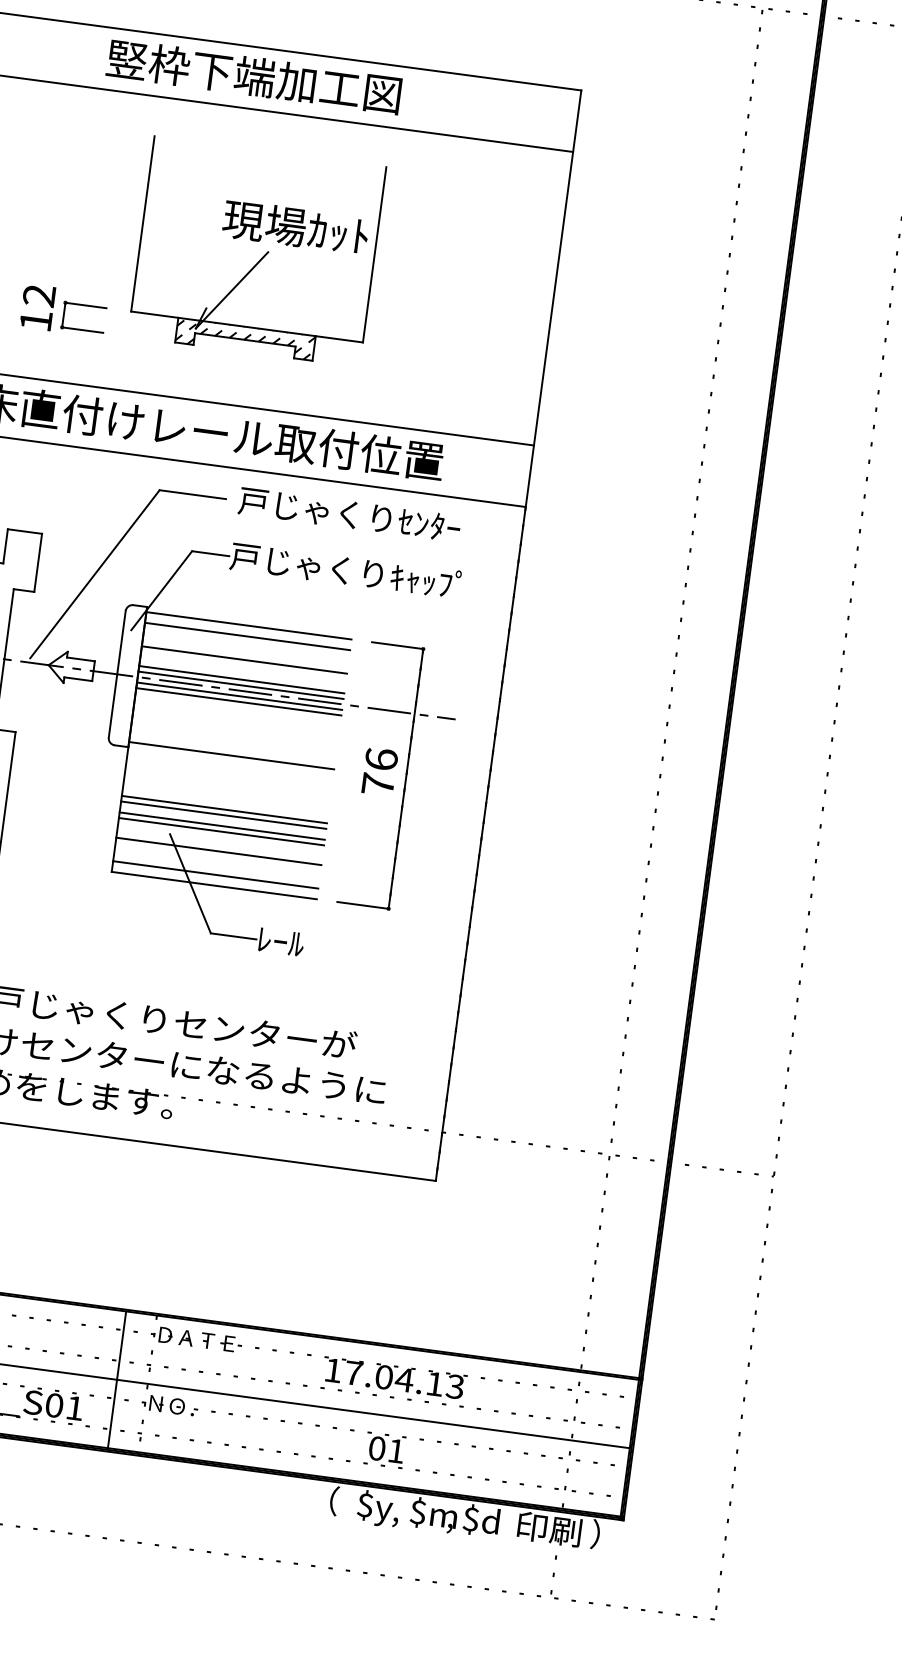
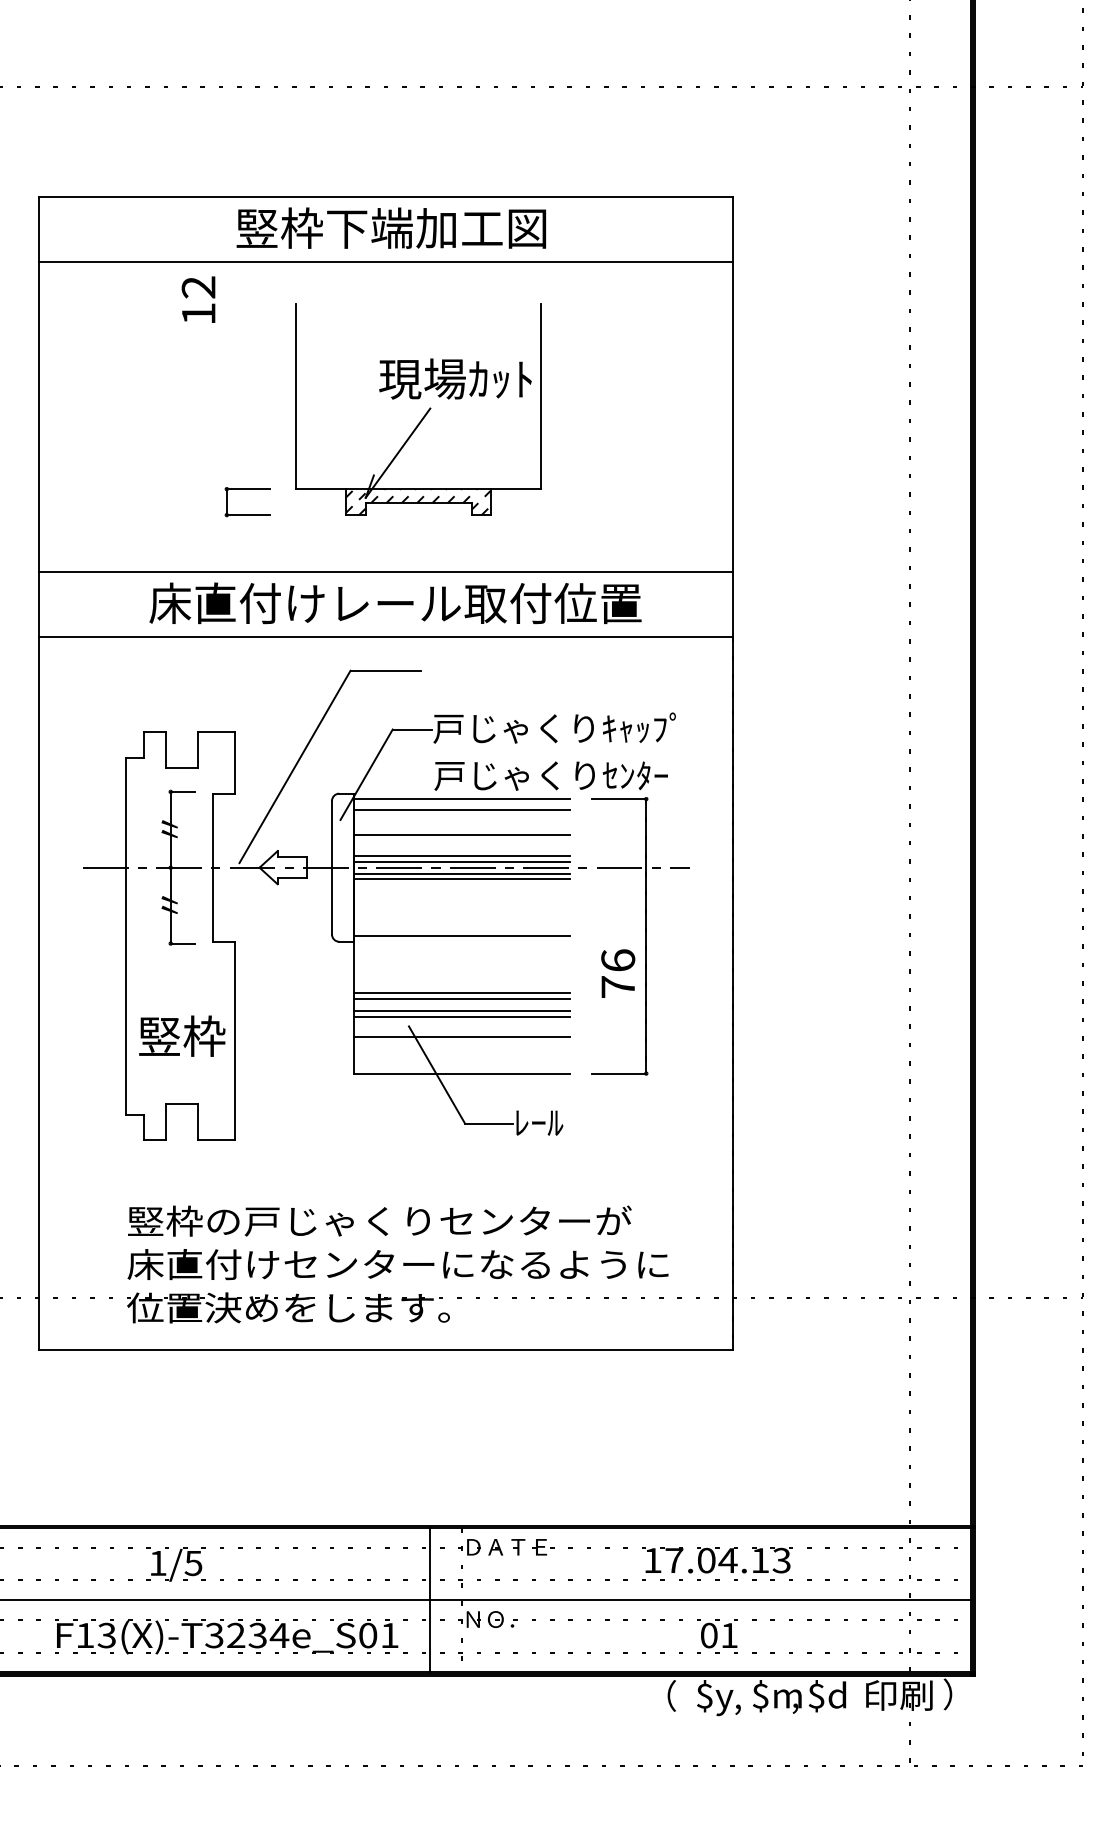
text: (37, 307) -> (198, 299), moved
text: (349, 514) -> (550, 775), moved
text: (380, 771) -> (618, 973), moved
line: (215, 874) -> (461, 1062), removed

